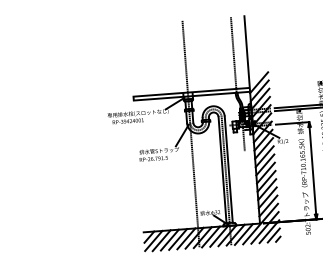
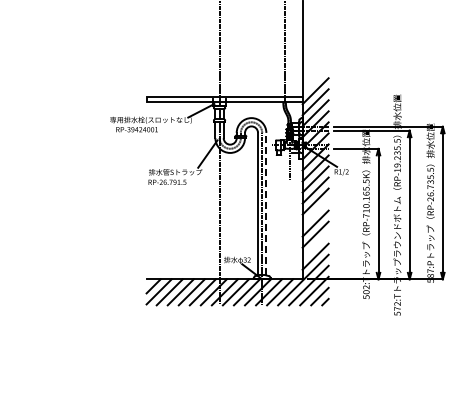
line: (228, 169) -> (266, 203), solid -> dashed
line: (265, 173) -> (315, 212), removed
line: (267, 197) -> (315, 245), removed

